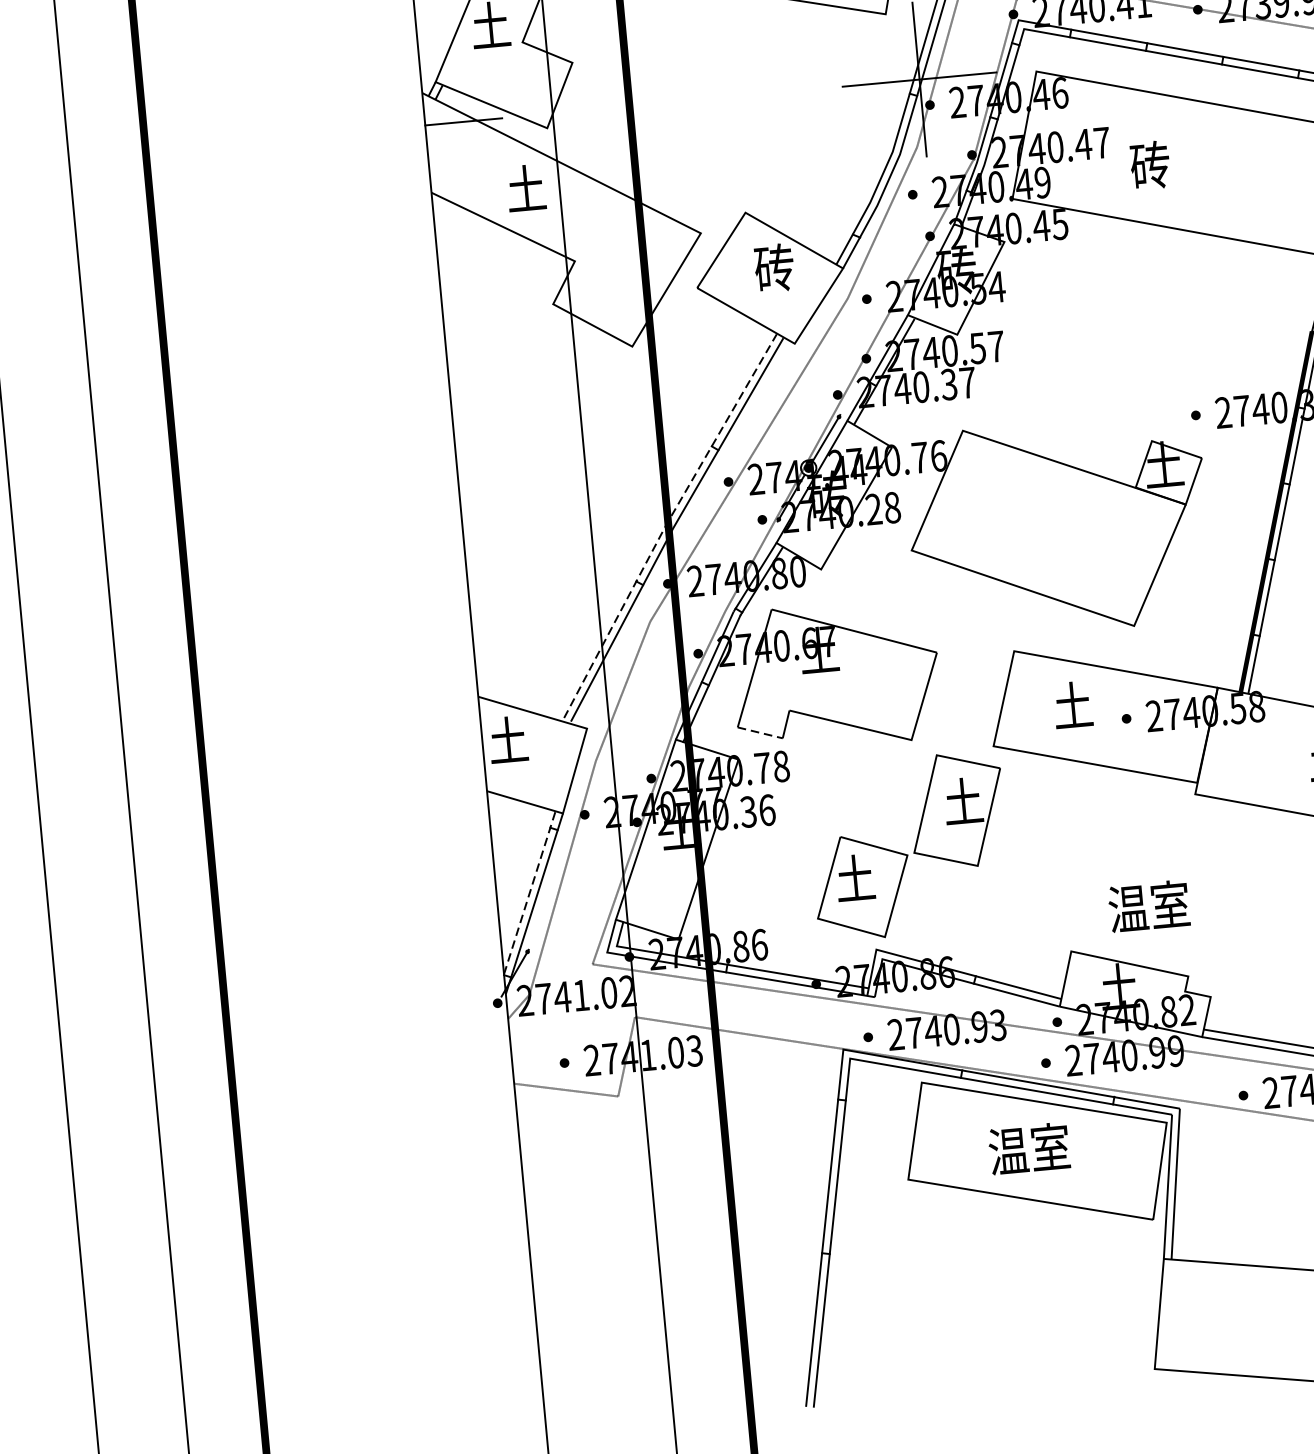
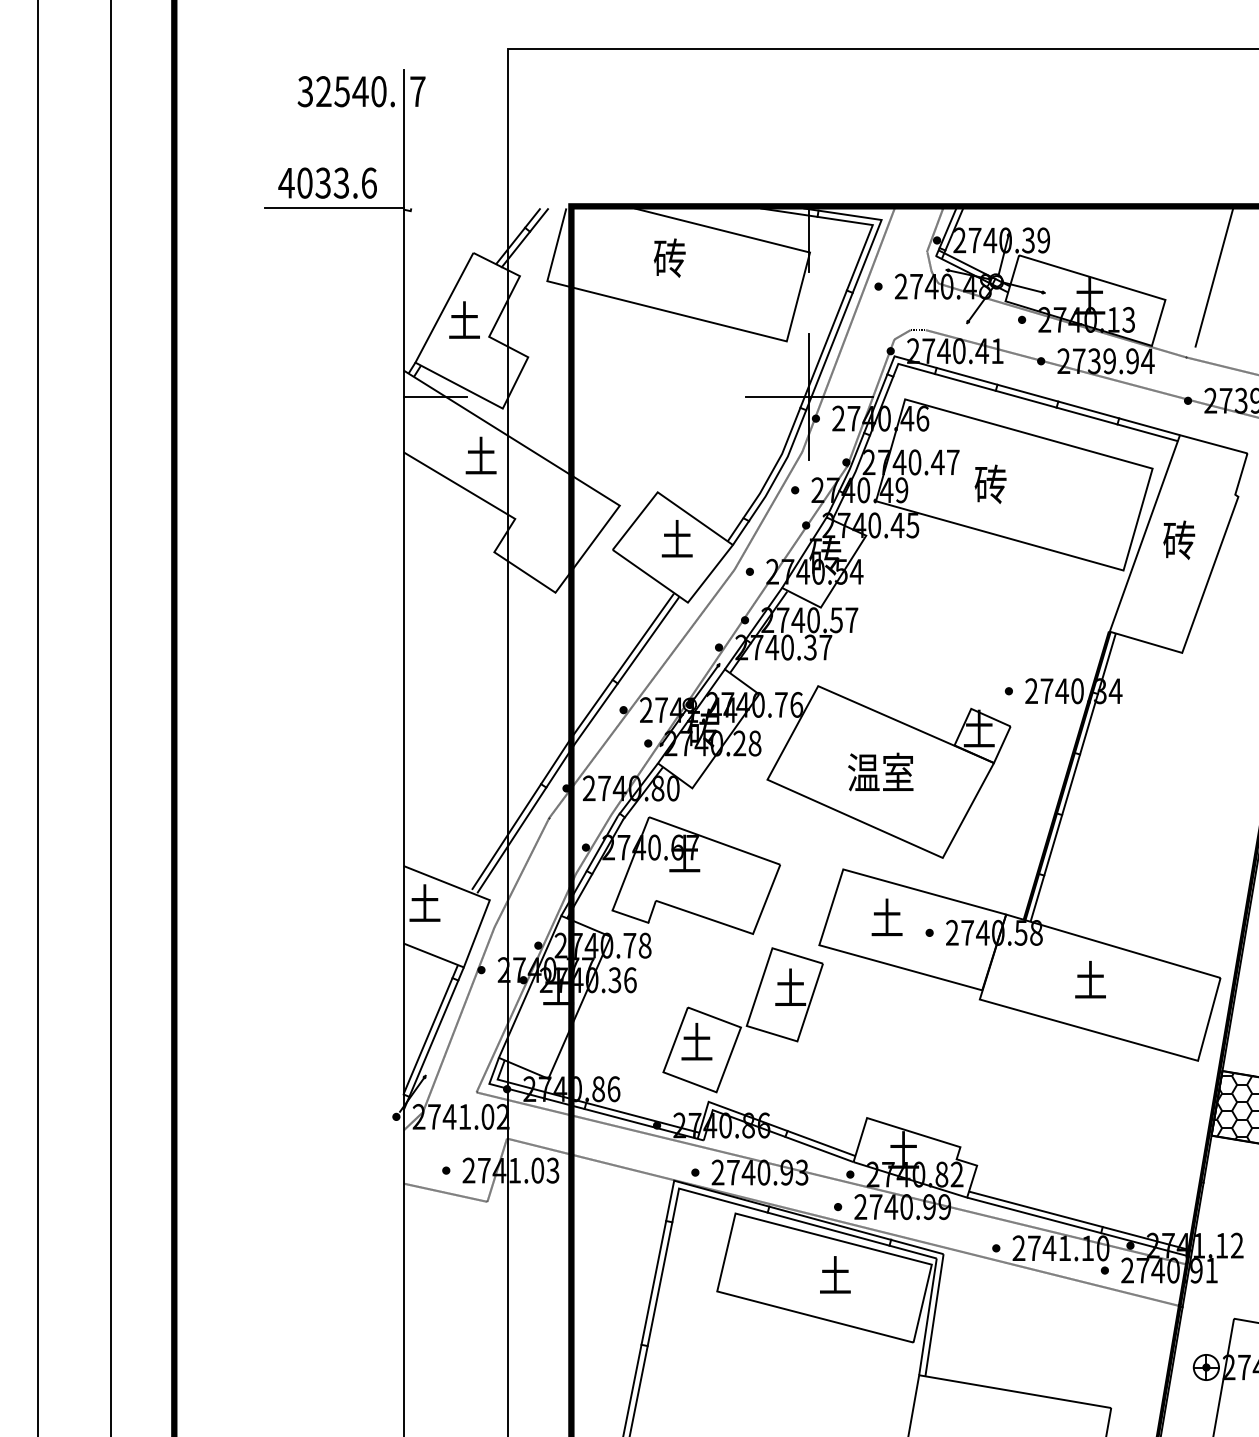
text: (773, 268) -> (676, 539), 砖 -> 土
line: (667, 523) -> (570, 739), dashed -> solid
line: (760, 732) -> (630, 916), dashed -> solid
line: (529, 892) -> (430, 1029), dashed -> solid
text: (1148, 905) -> (880, 771), moved
text: (1028, 1148) -> (817, 1275), 温室 -> 土

